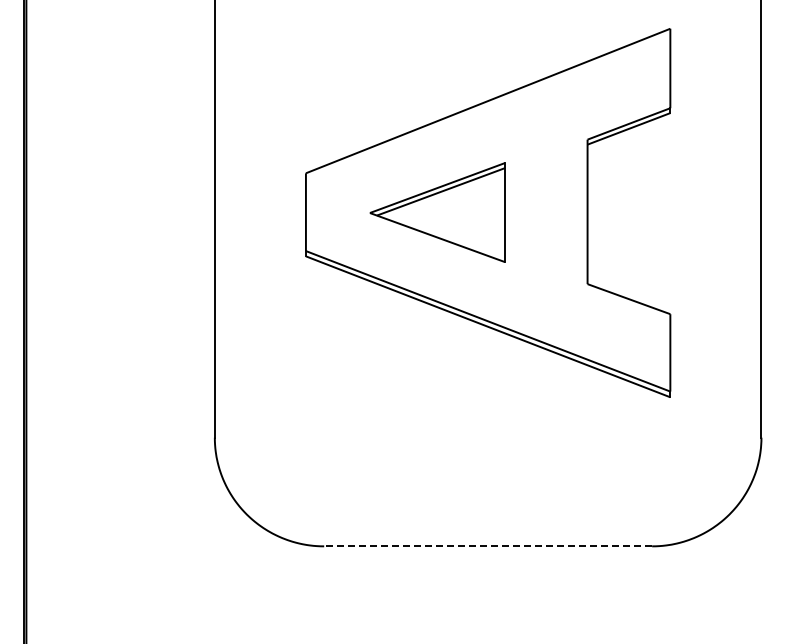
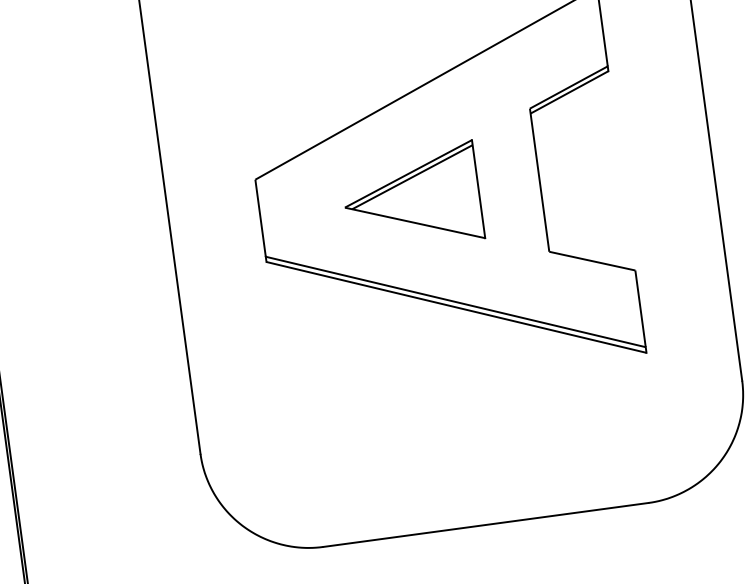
part: (437, 212) -> (411, 198), moved
line: (488, 546) -> (486, 525), dashed -> solid

